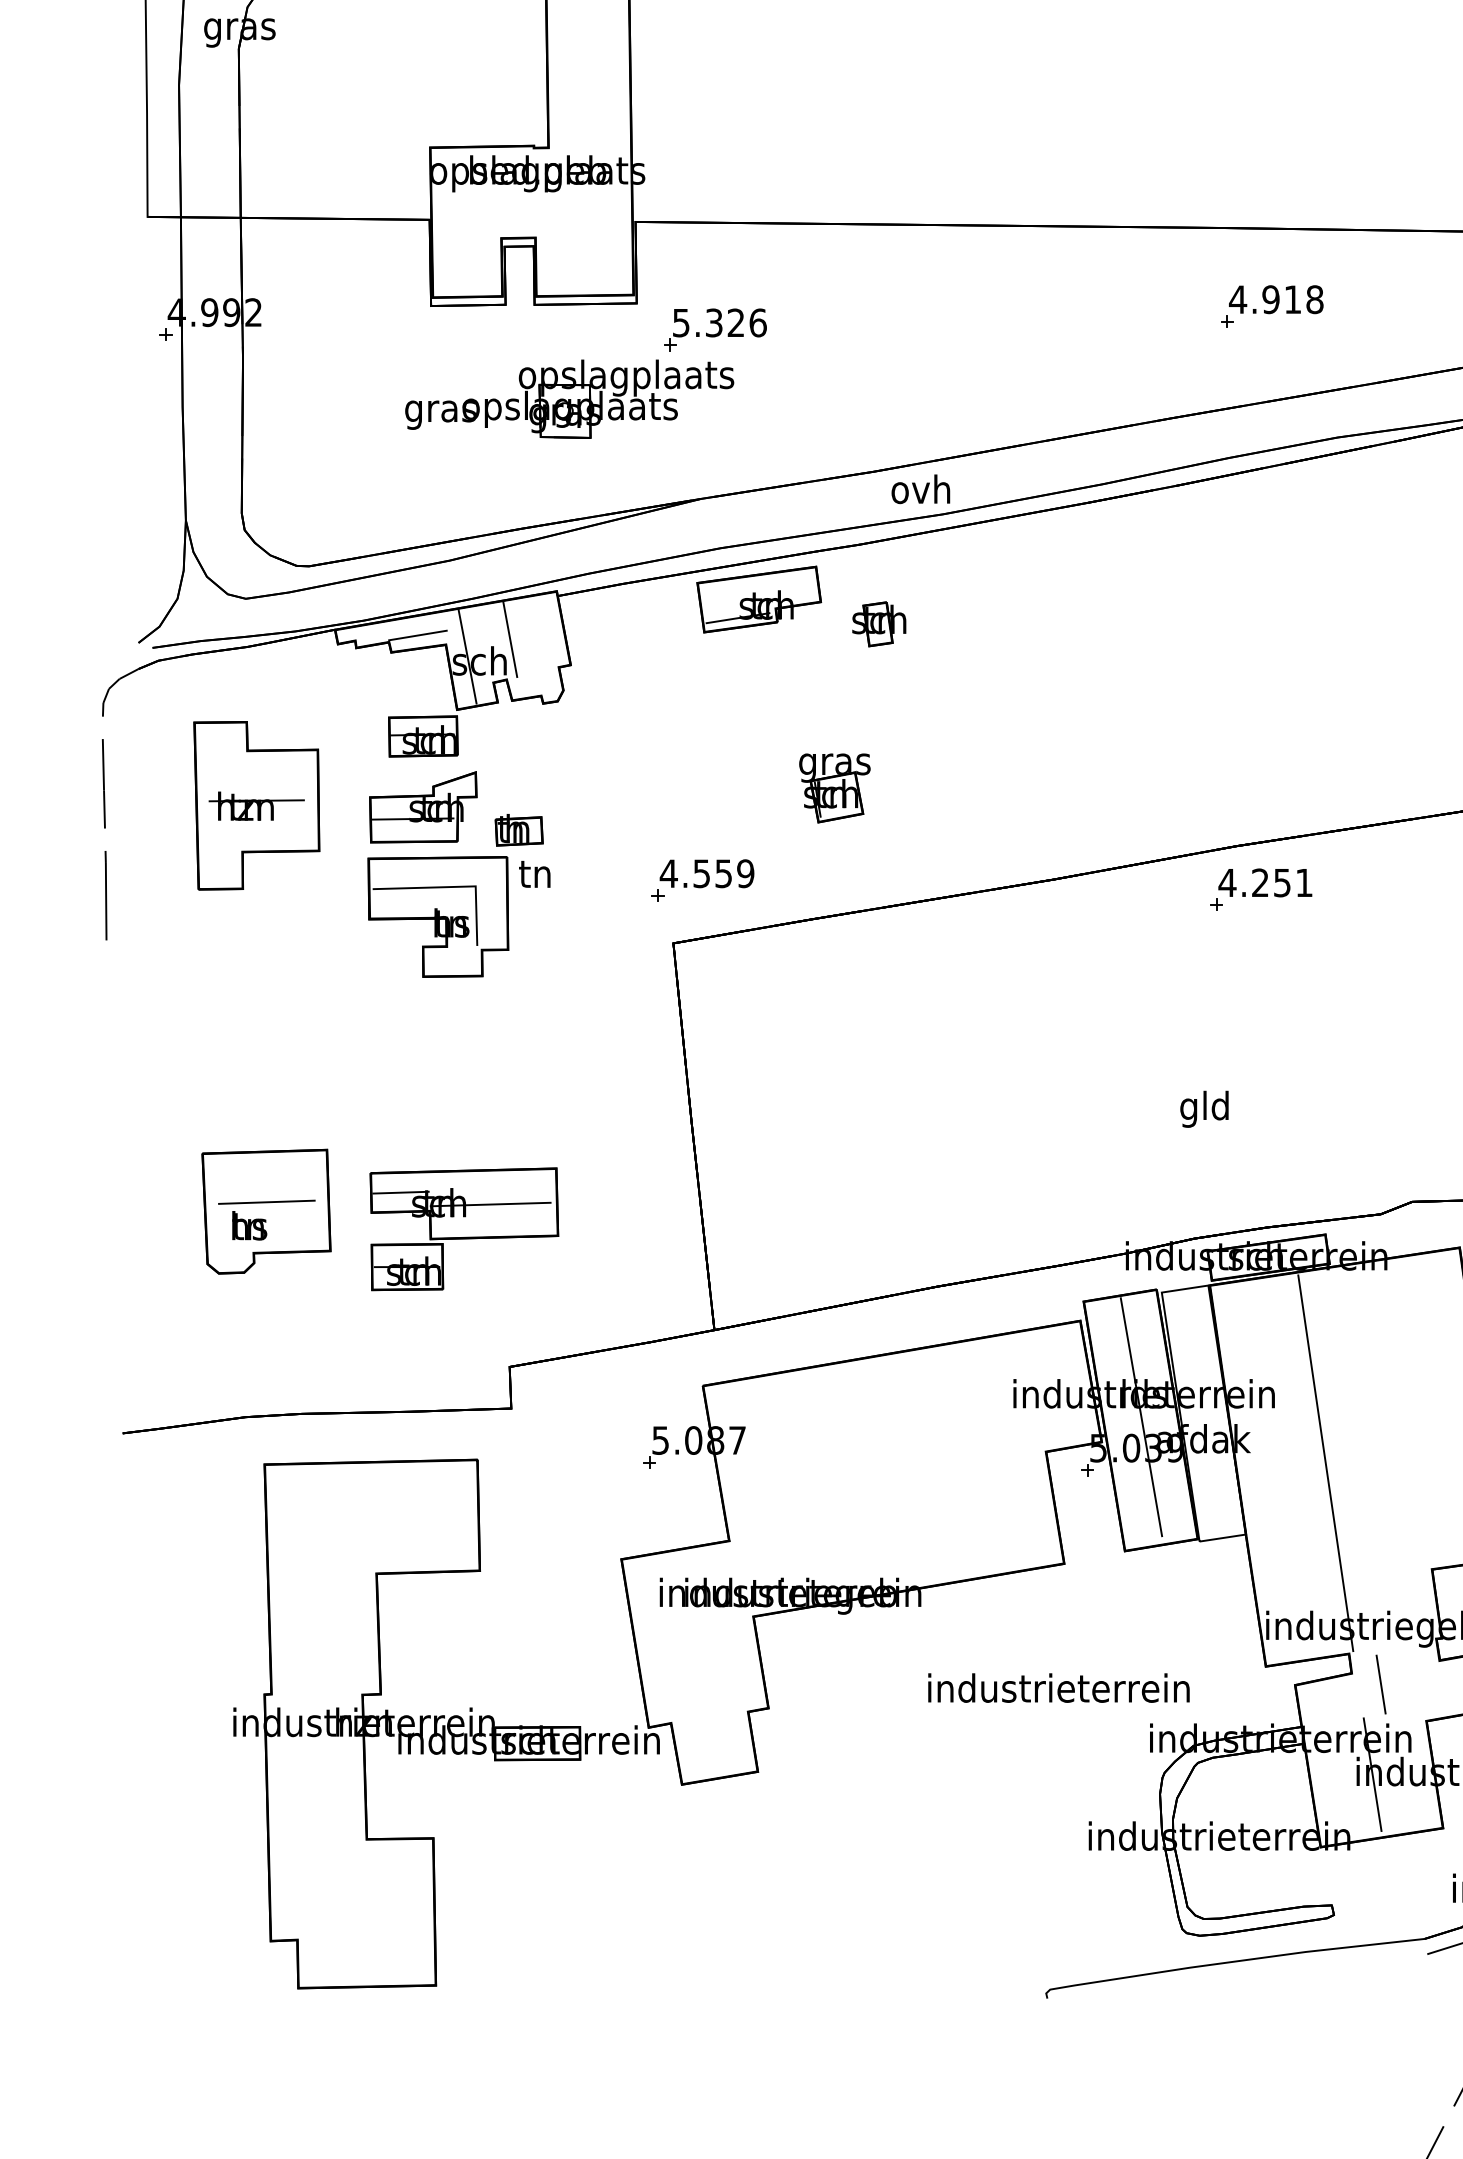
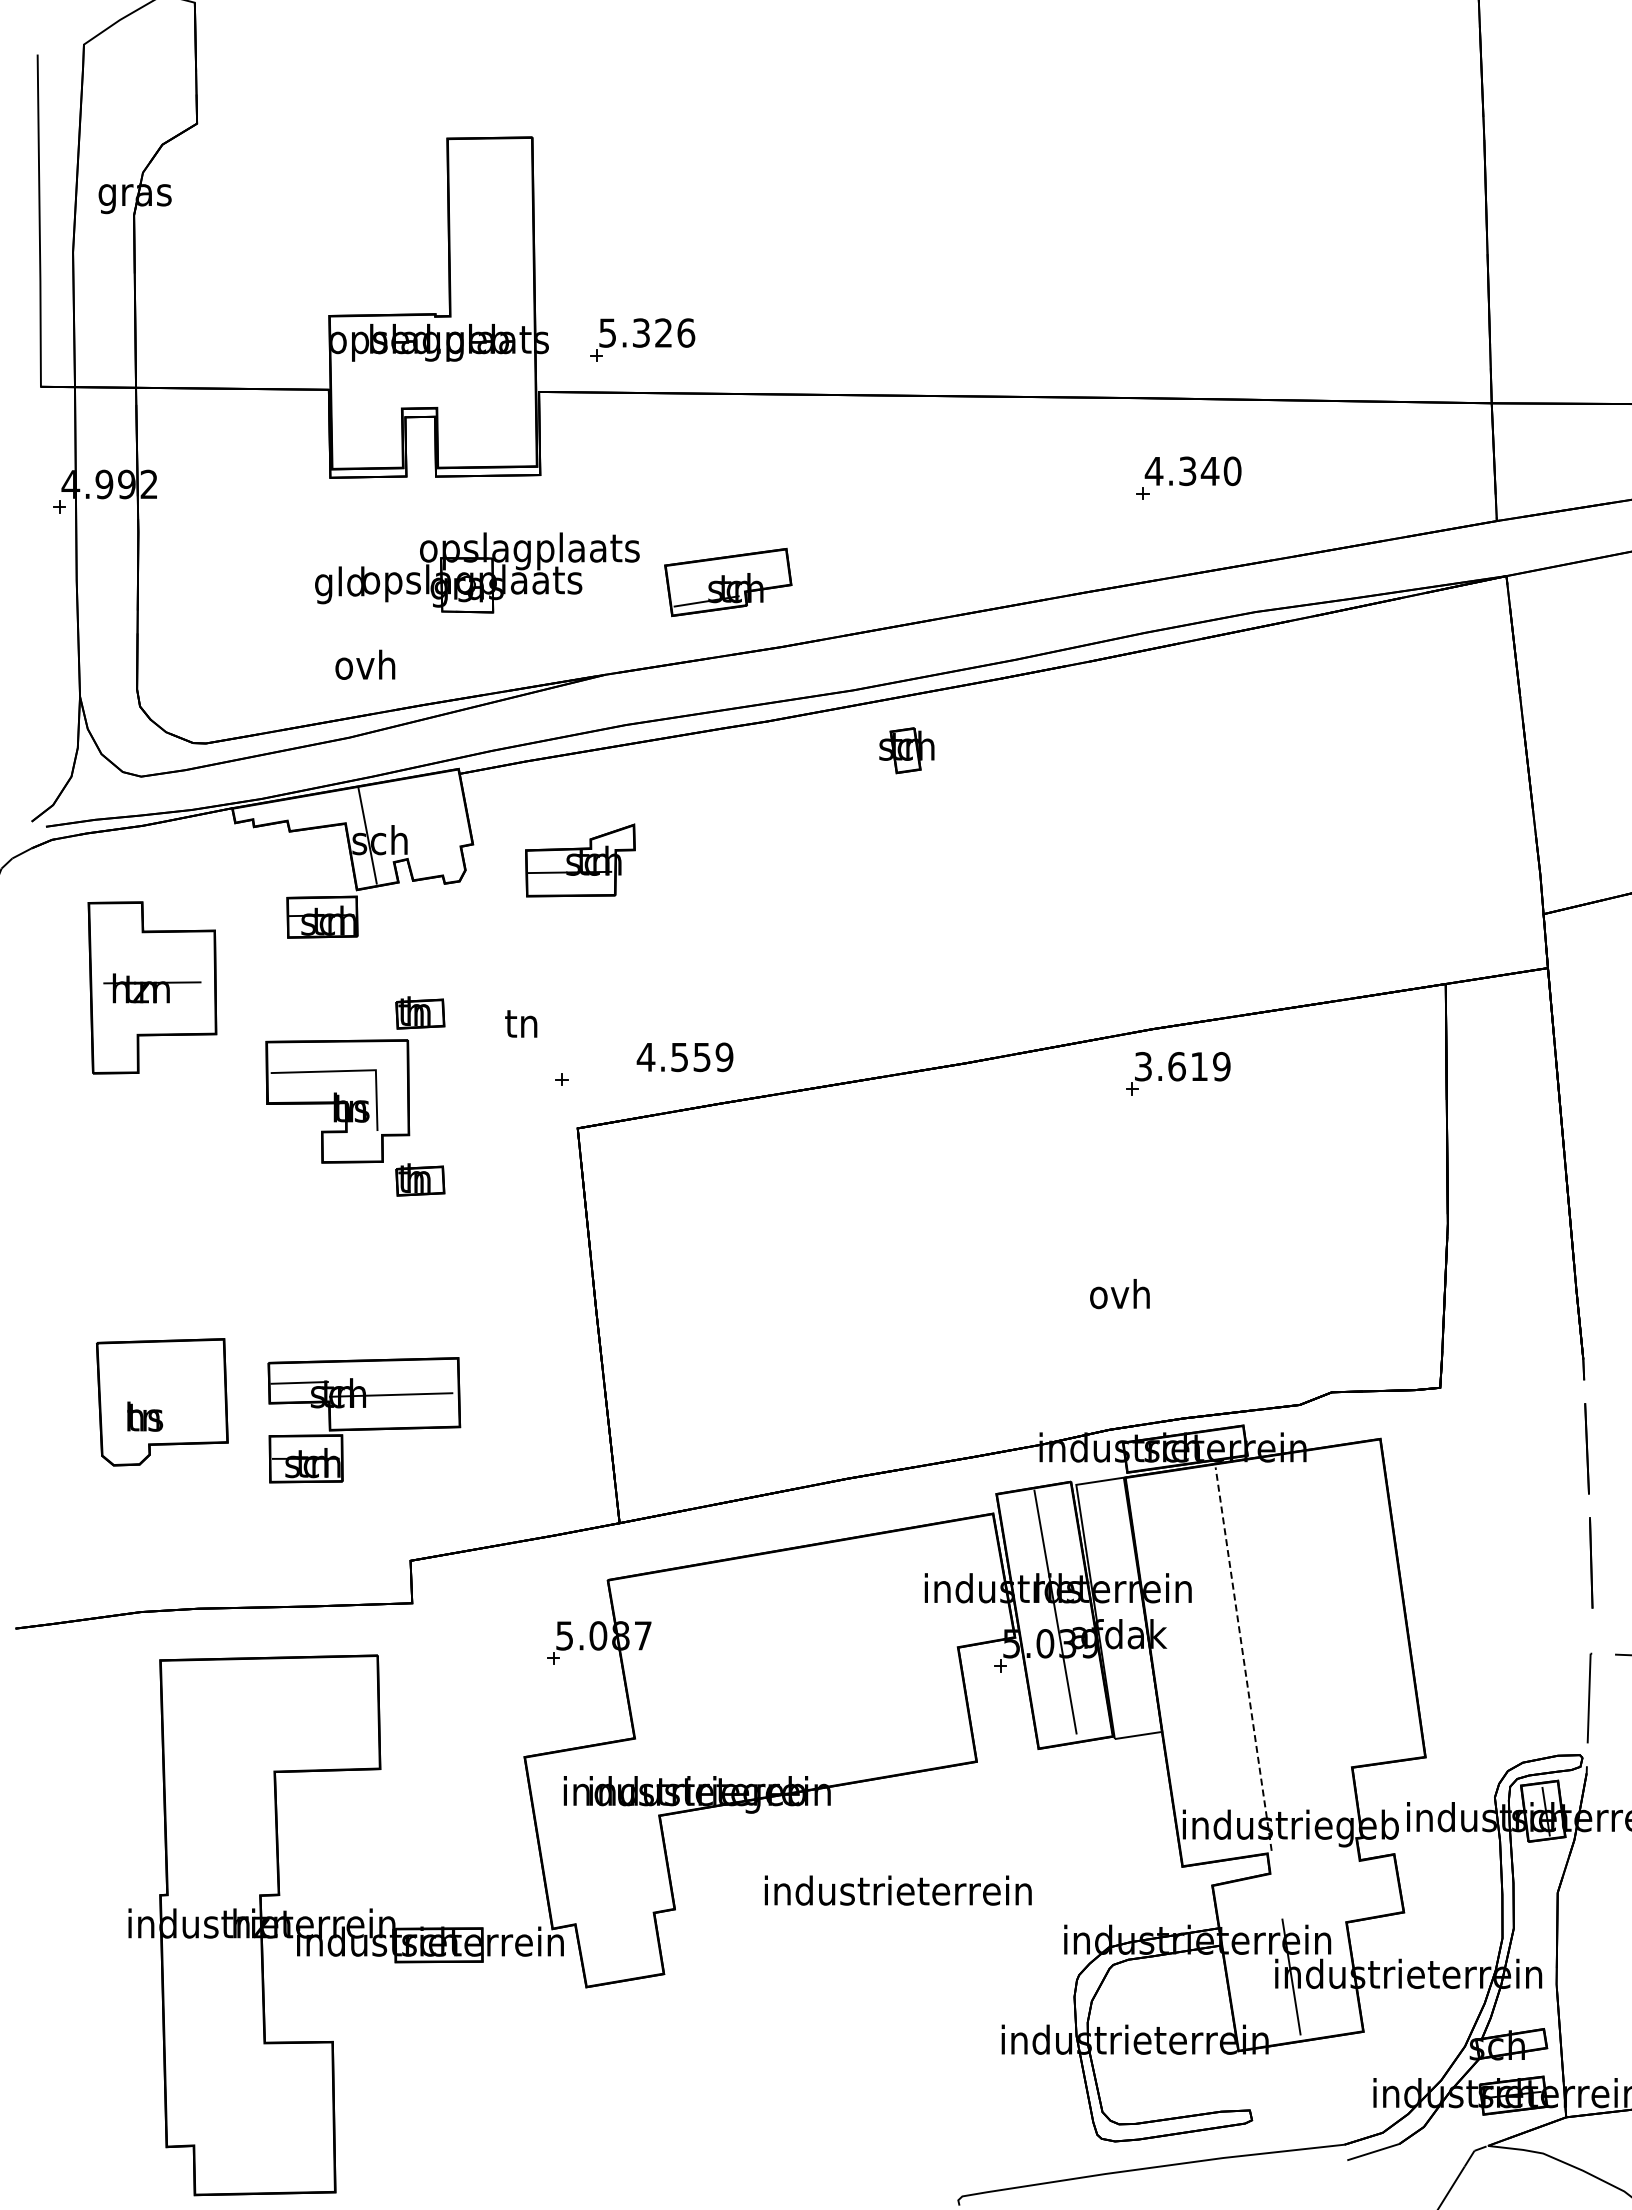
text: (1293, 298) -> (1210, 470), 4.918 -> 4.340
part: (715, 329) -> (642, 339), moved
text: (440, 411) -> (339, 585), gras -> gld
text: (921, 488) -> (365, 664), moved
part: (759, 599) -> (728, 582), moved
part: (878, 624) -> (906, 750), moved
line: (417, 635) -> (316, 814), removed
line: (510, 639) -> (411, 818), removed
part: (834, 787) -> (742, 969), removed
part: (423, 807) -> (580, 860), moved
text: (535, 873) -> (521, 1023), moved
text: (706, 873) -> (684, 1057), moved
text: (1265, 882) -> (1182, 1066), 4.251 -> 3.619
part: (519, 993) -> (420, 1179), added
text: (1204, 1109) -> (1119, 1297), gld -> ovh
line: (266, 1202) -> (162, 1392), removed
line: (1325, 1463) -> (1243, 1659), solid -> dashed
line: (1380, 1684) -> (1299, 1884), removed
text: (1058, 1687) -> (897, 1890), moved

